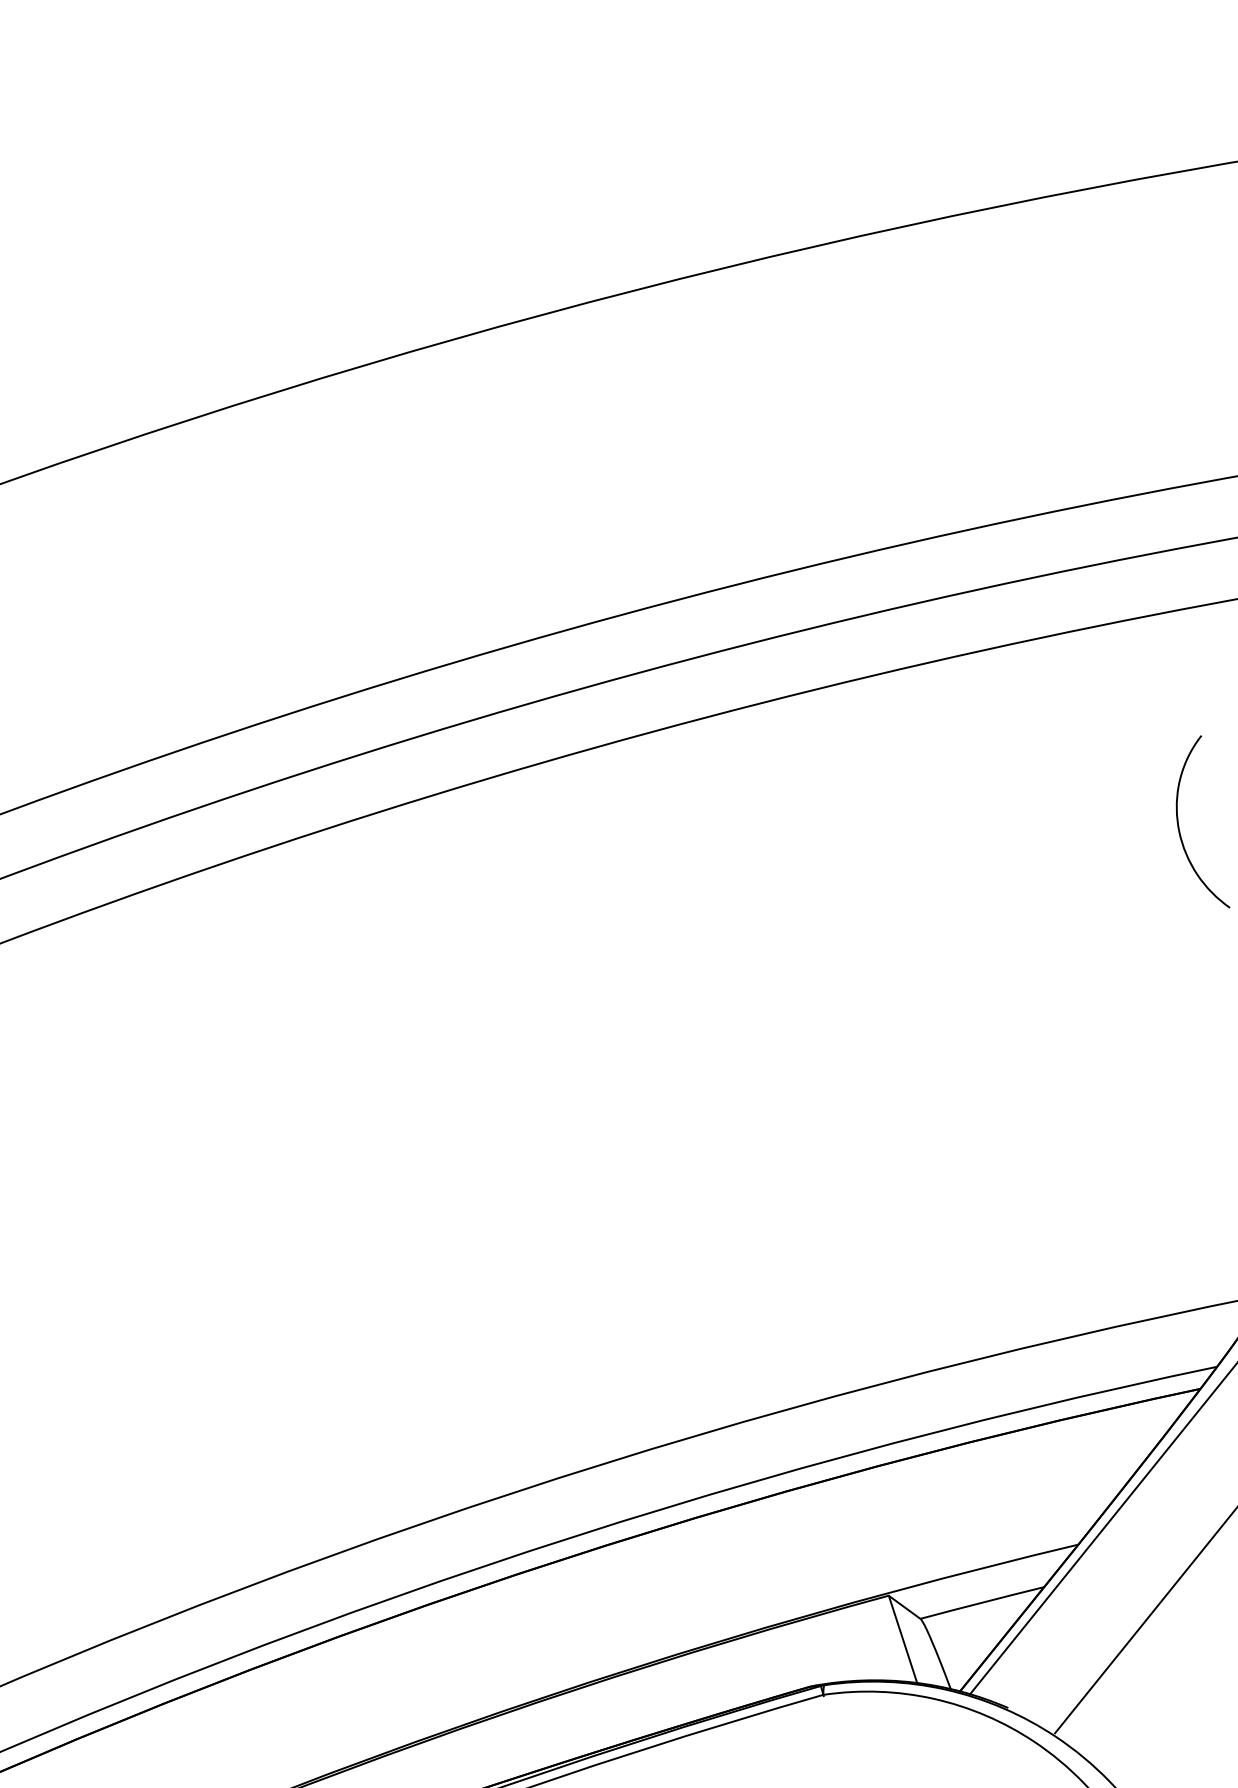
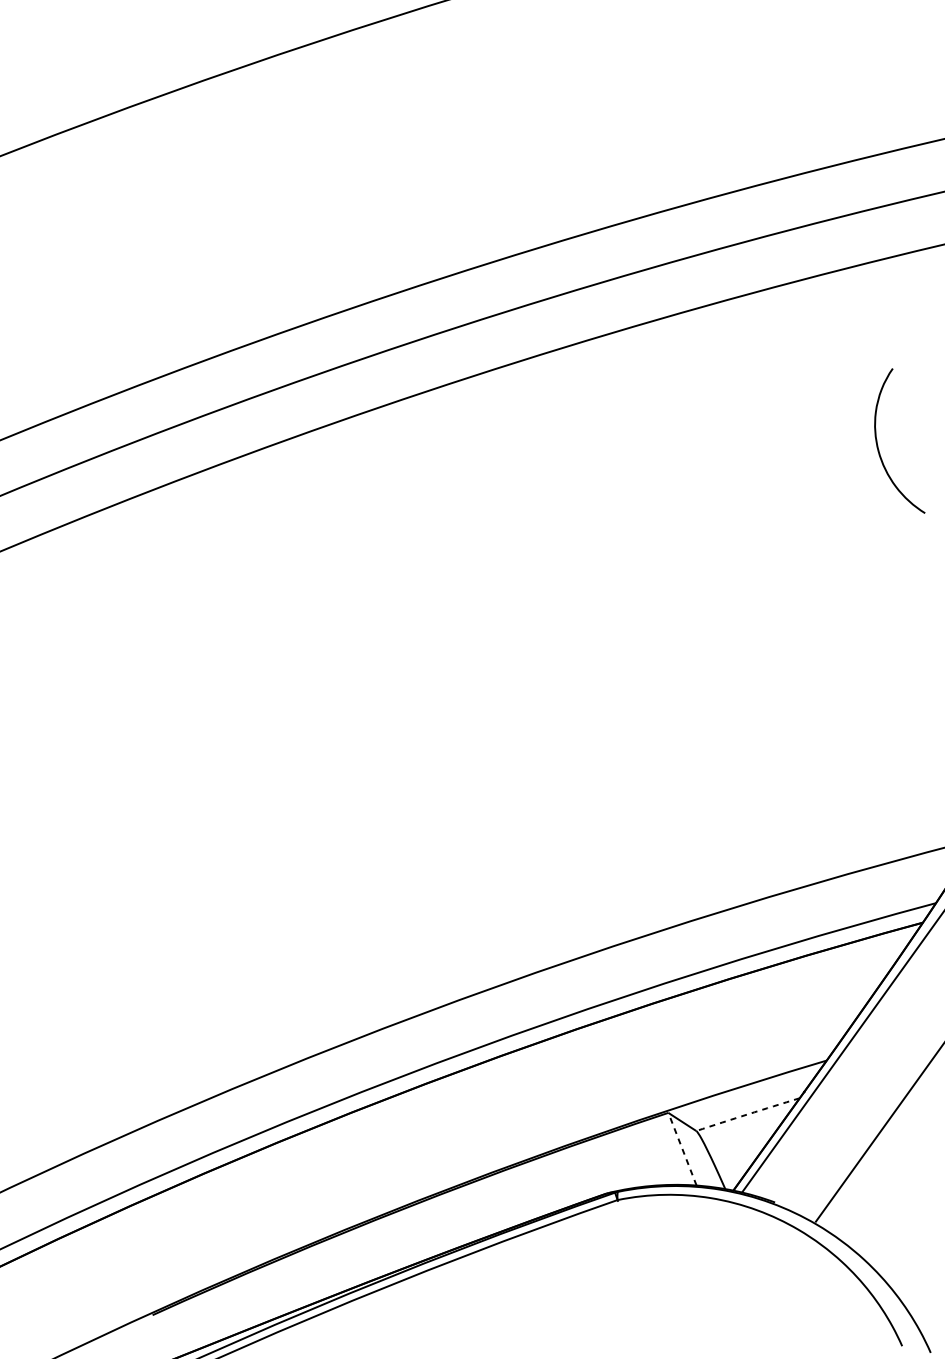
arc: (982, 1602) -> (748, 1114), solid -> dashed
line: (903, 1639) -> (682, 1149), solid -> dashed

